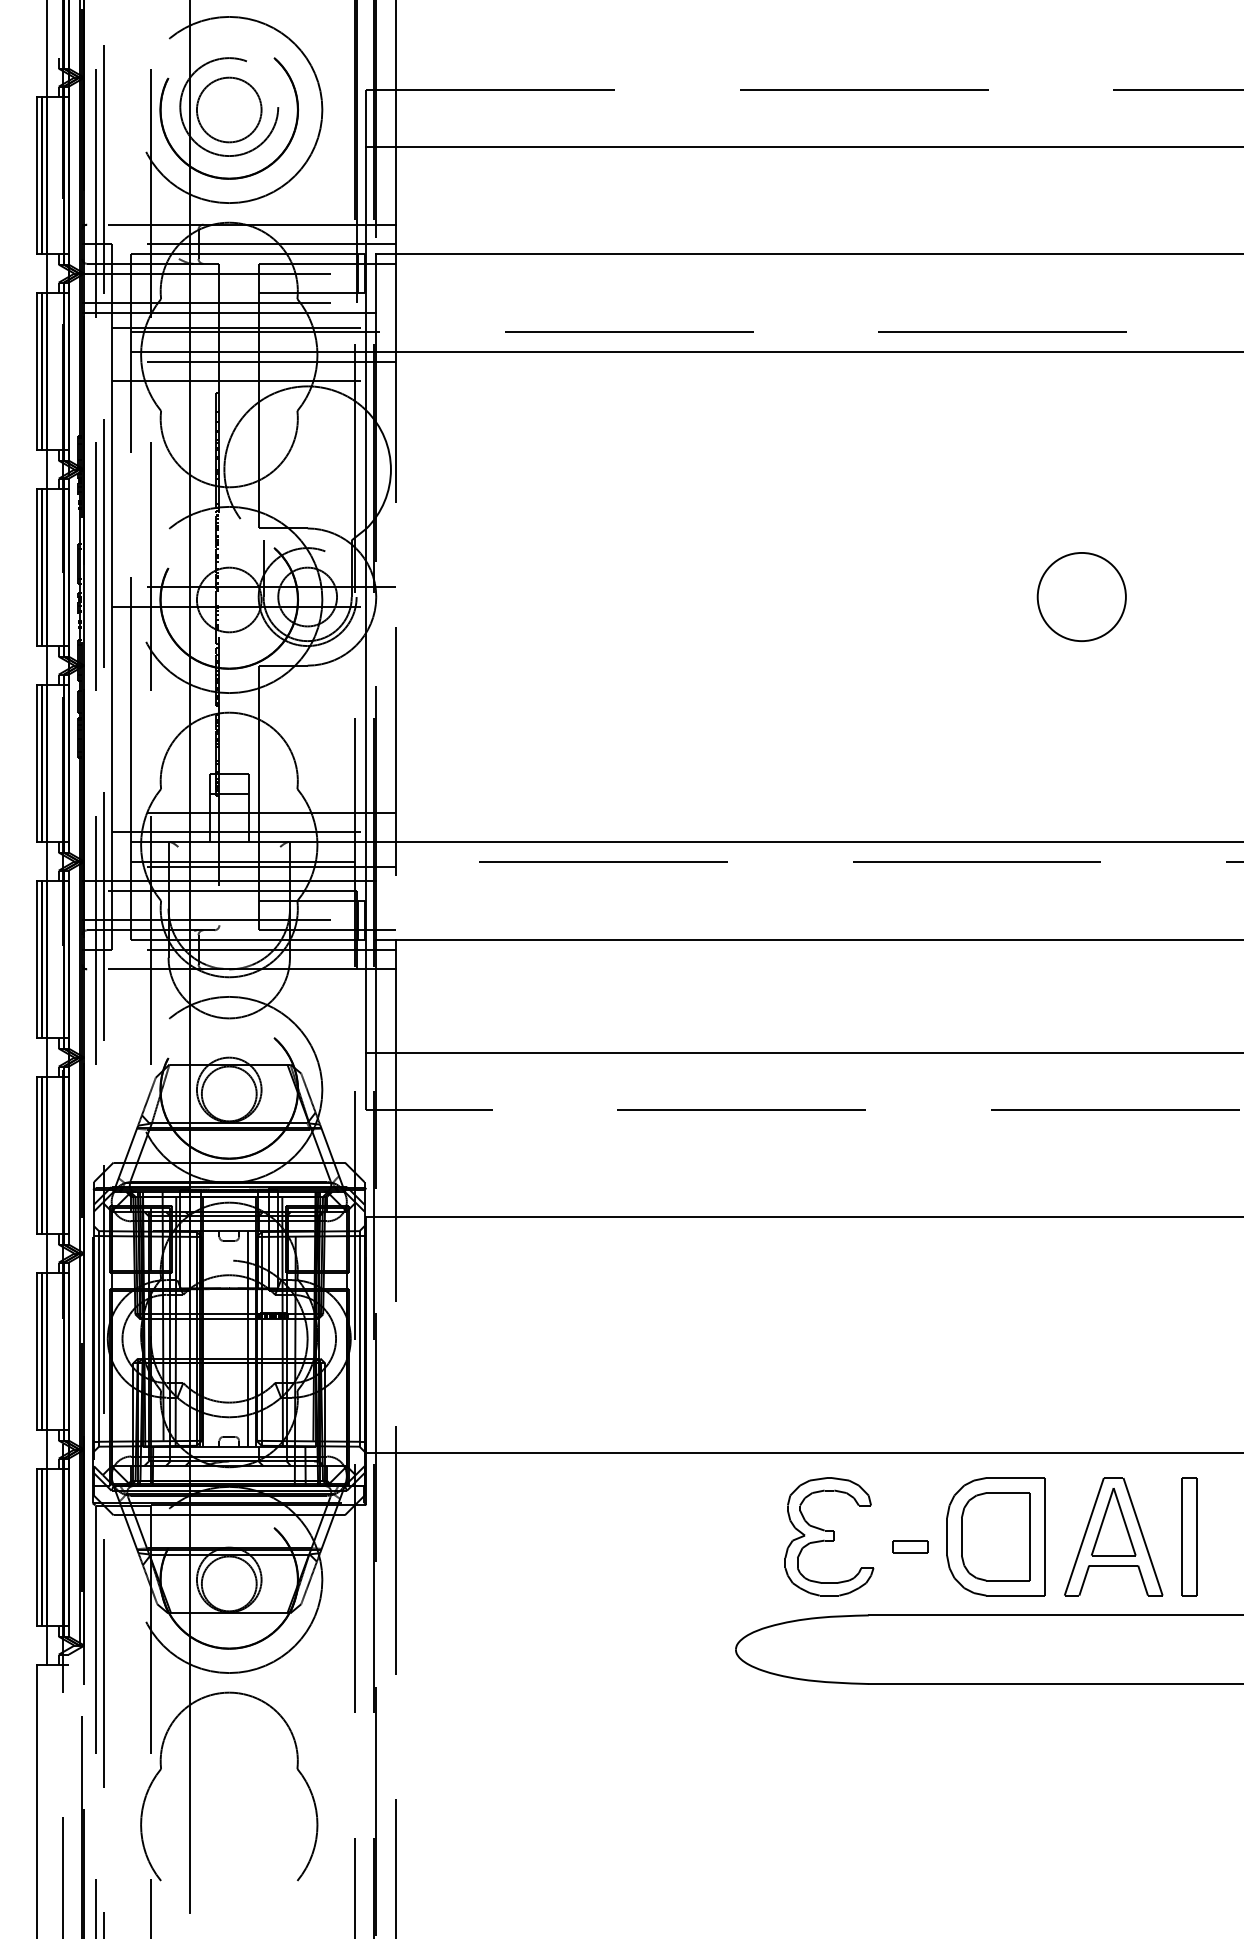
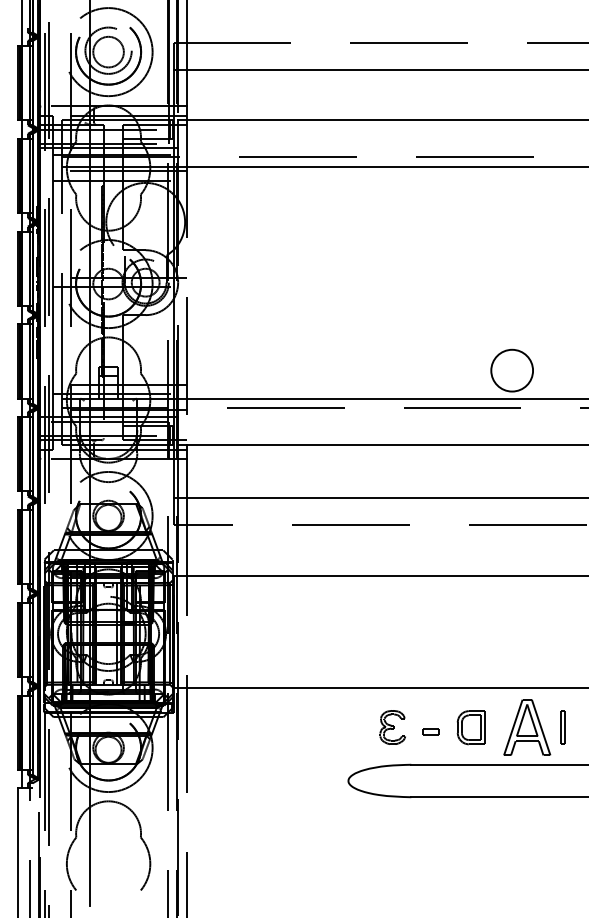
circle: (1080, 596) -> (511, 370), moved
part: (829, 1536) -> (392, 727), size x0.6
part: (995, 1536) -> (471, 727), size x0.6
part: (1190, 1536) -> (563, 727), size x0.6

